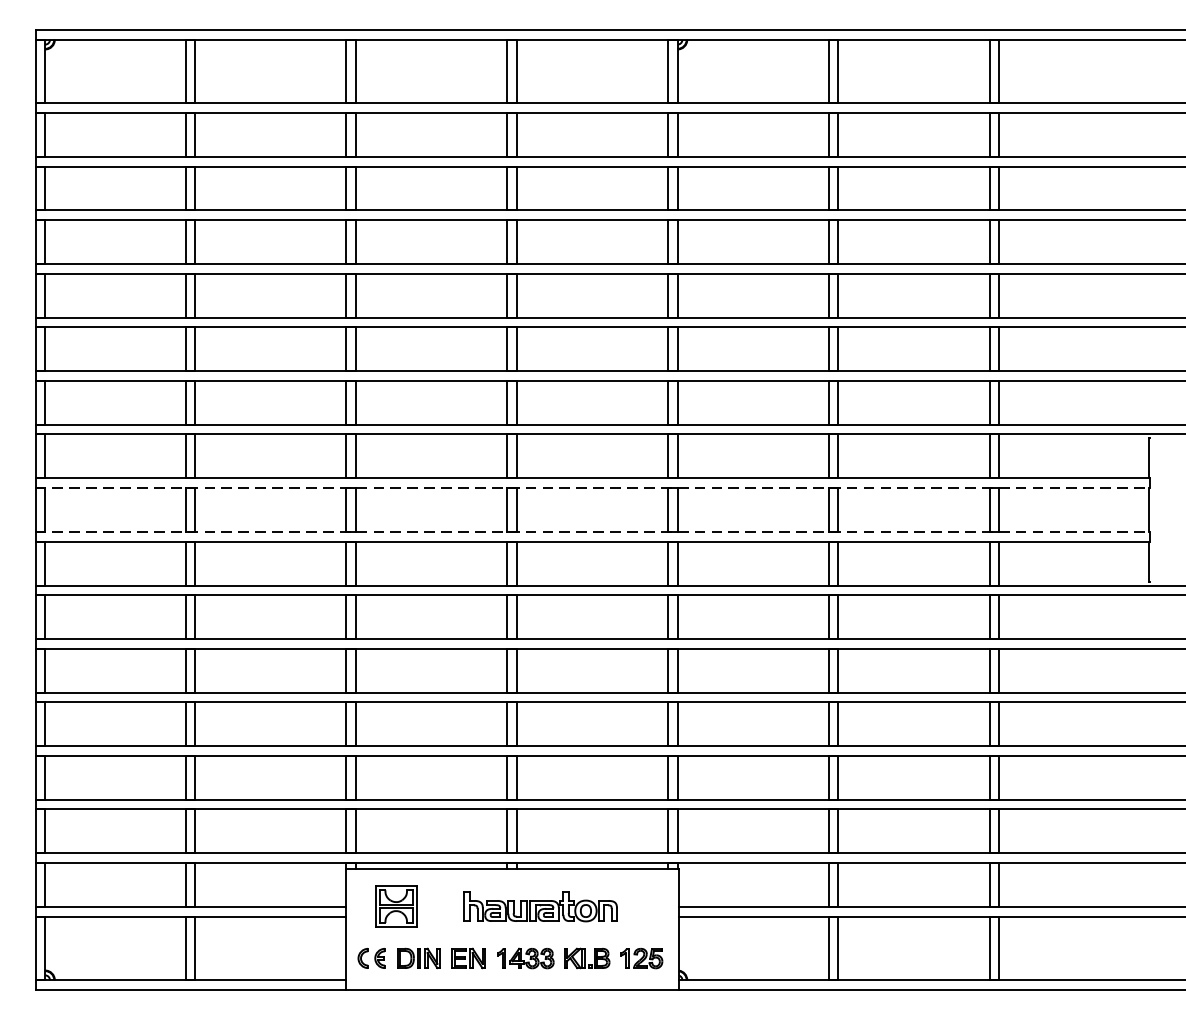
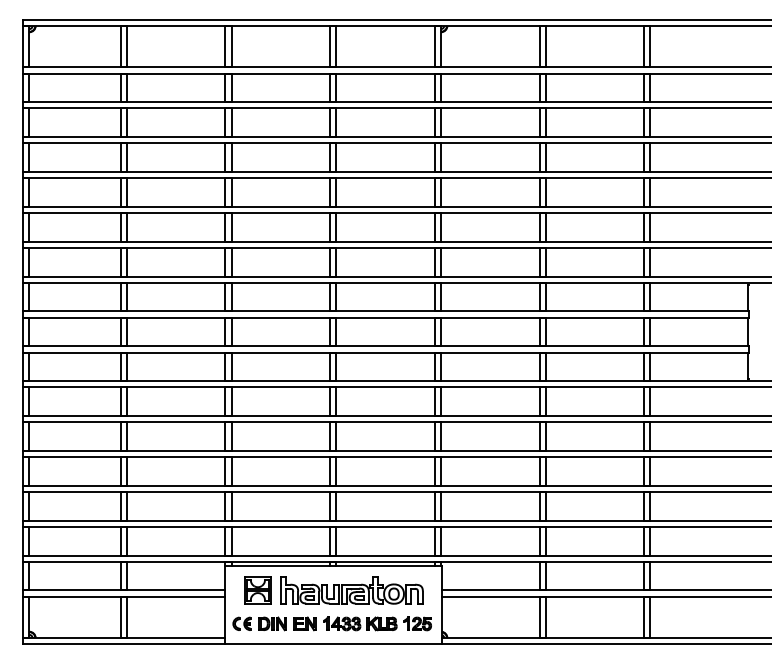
line: (592, 487) -> (385, 317), dashed -> solid
line: (592, 532) -> (385, 346), dashed -> solid
part: (539, 907) -> (351, 590), size x1.43

